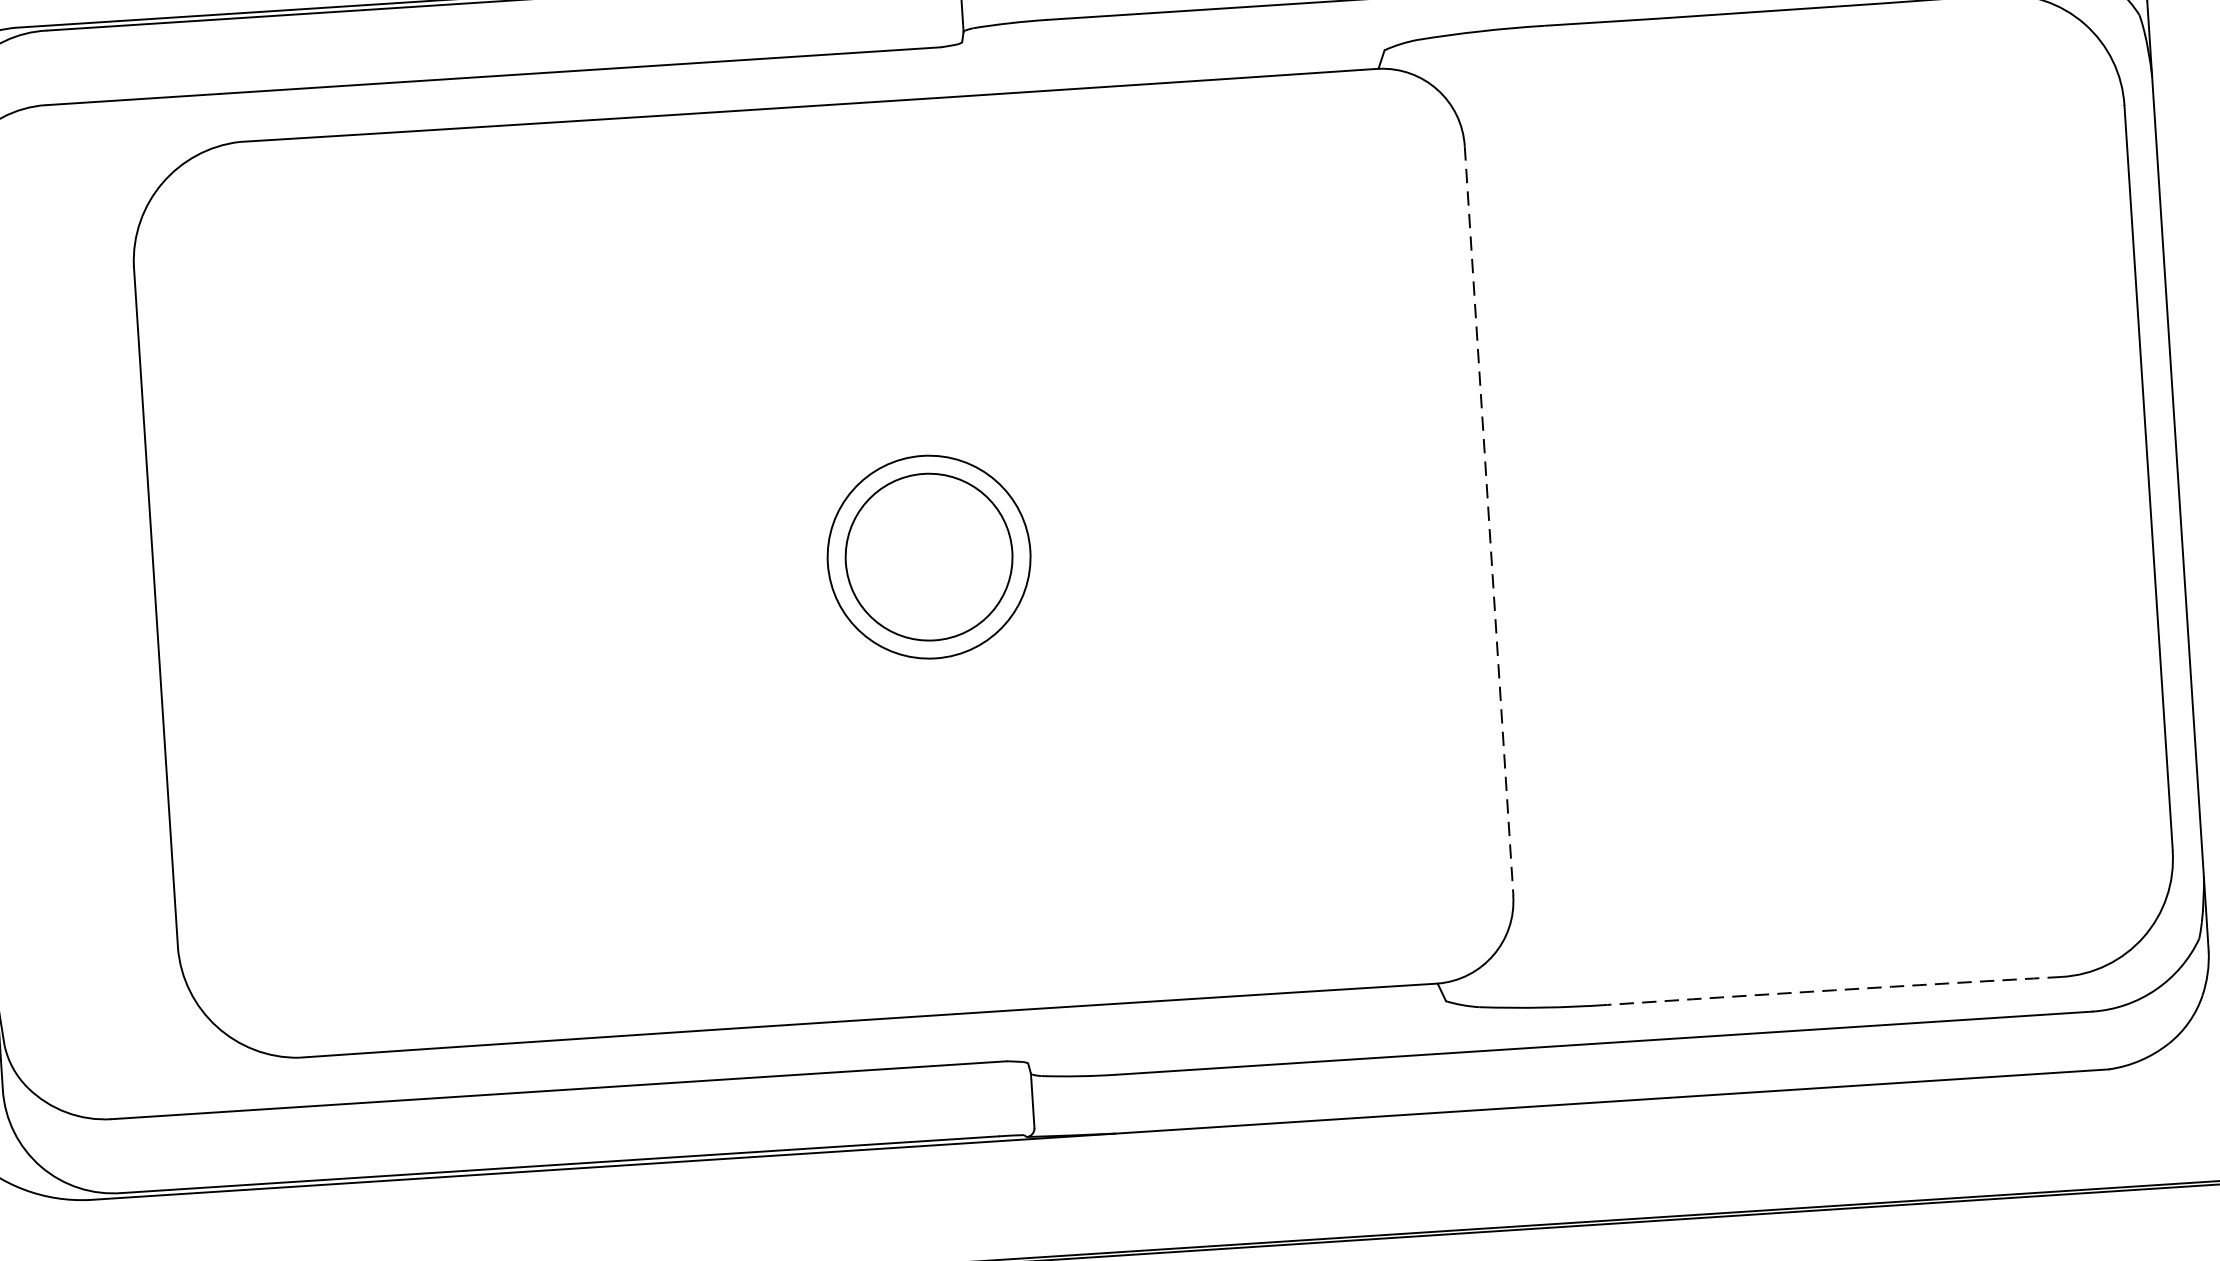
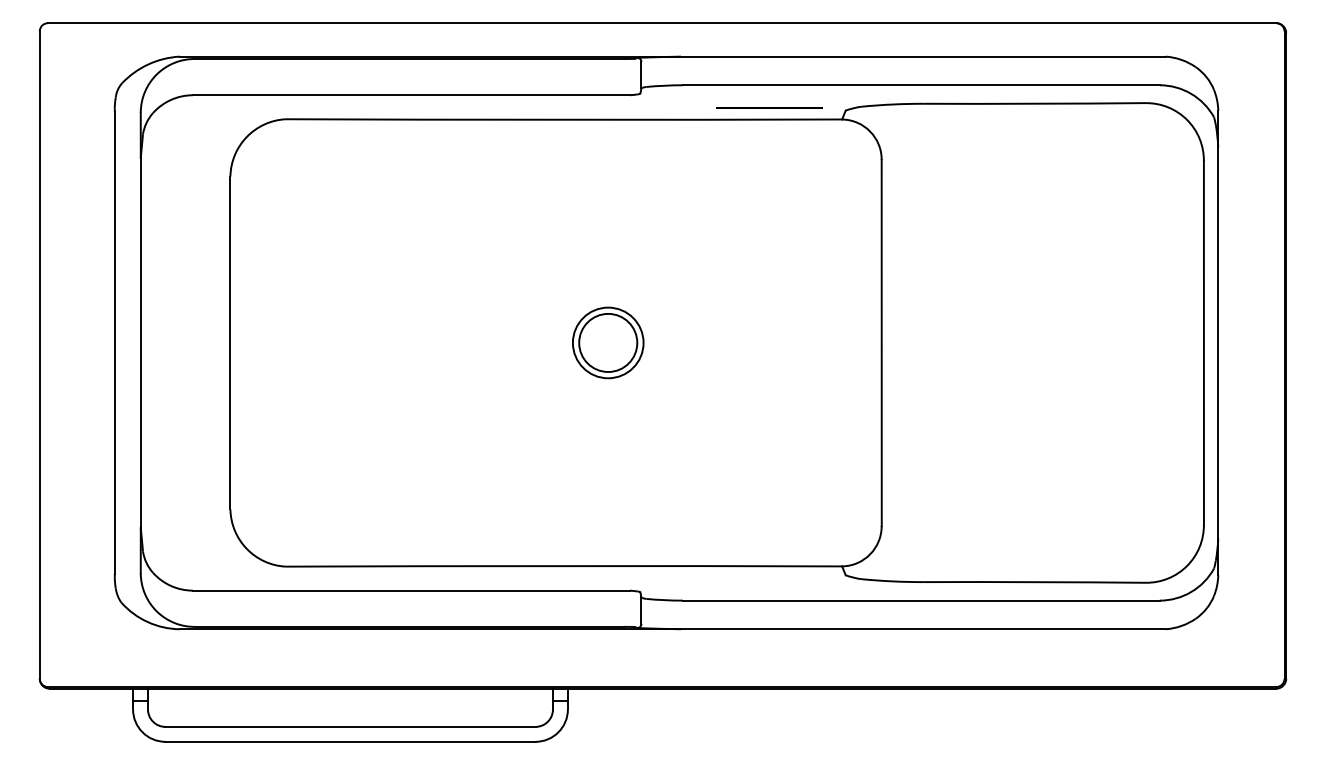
line: (1228, 53) -> (769, 107), added
line: (1488, 522) -> (881, 343), dashed -> solid
part: (929, 556) -> (608, 342), size x0.71
arc: (1835, 990) -> (1035, 582), dashed -> solid

